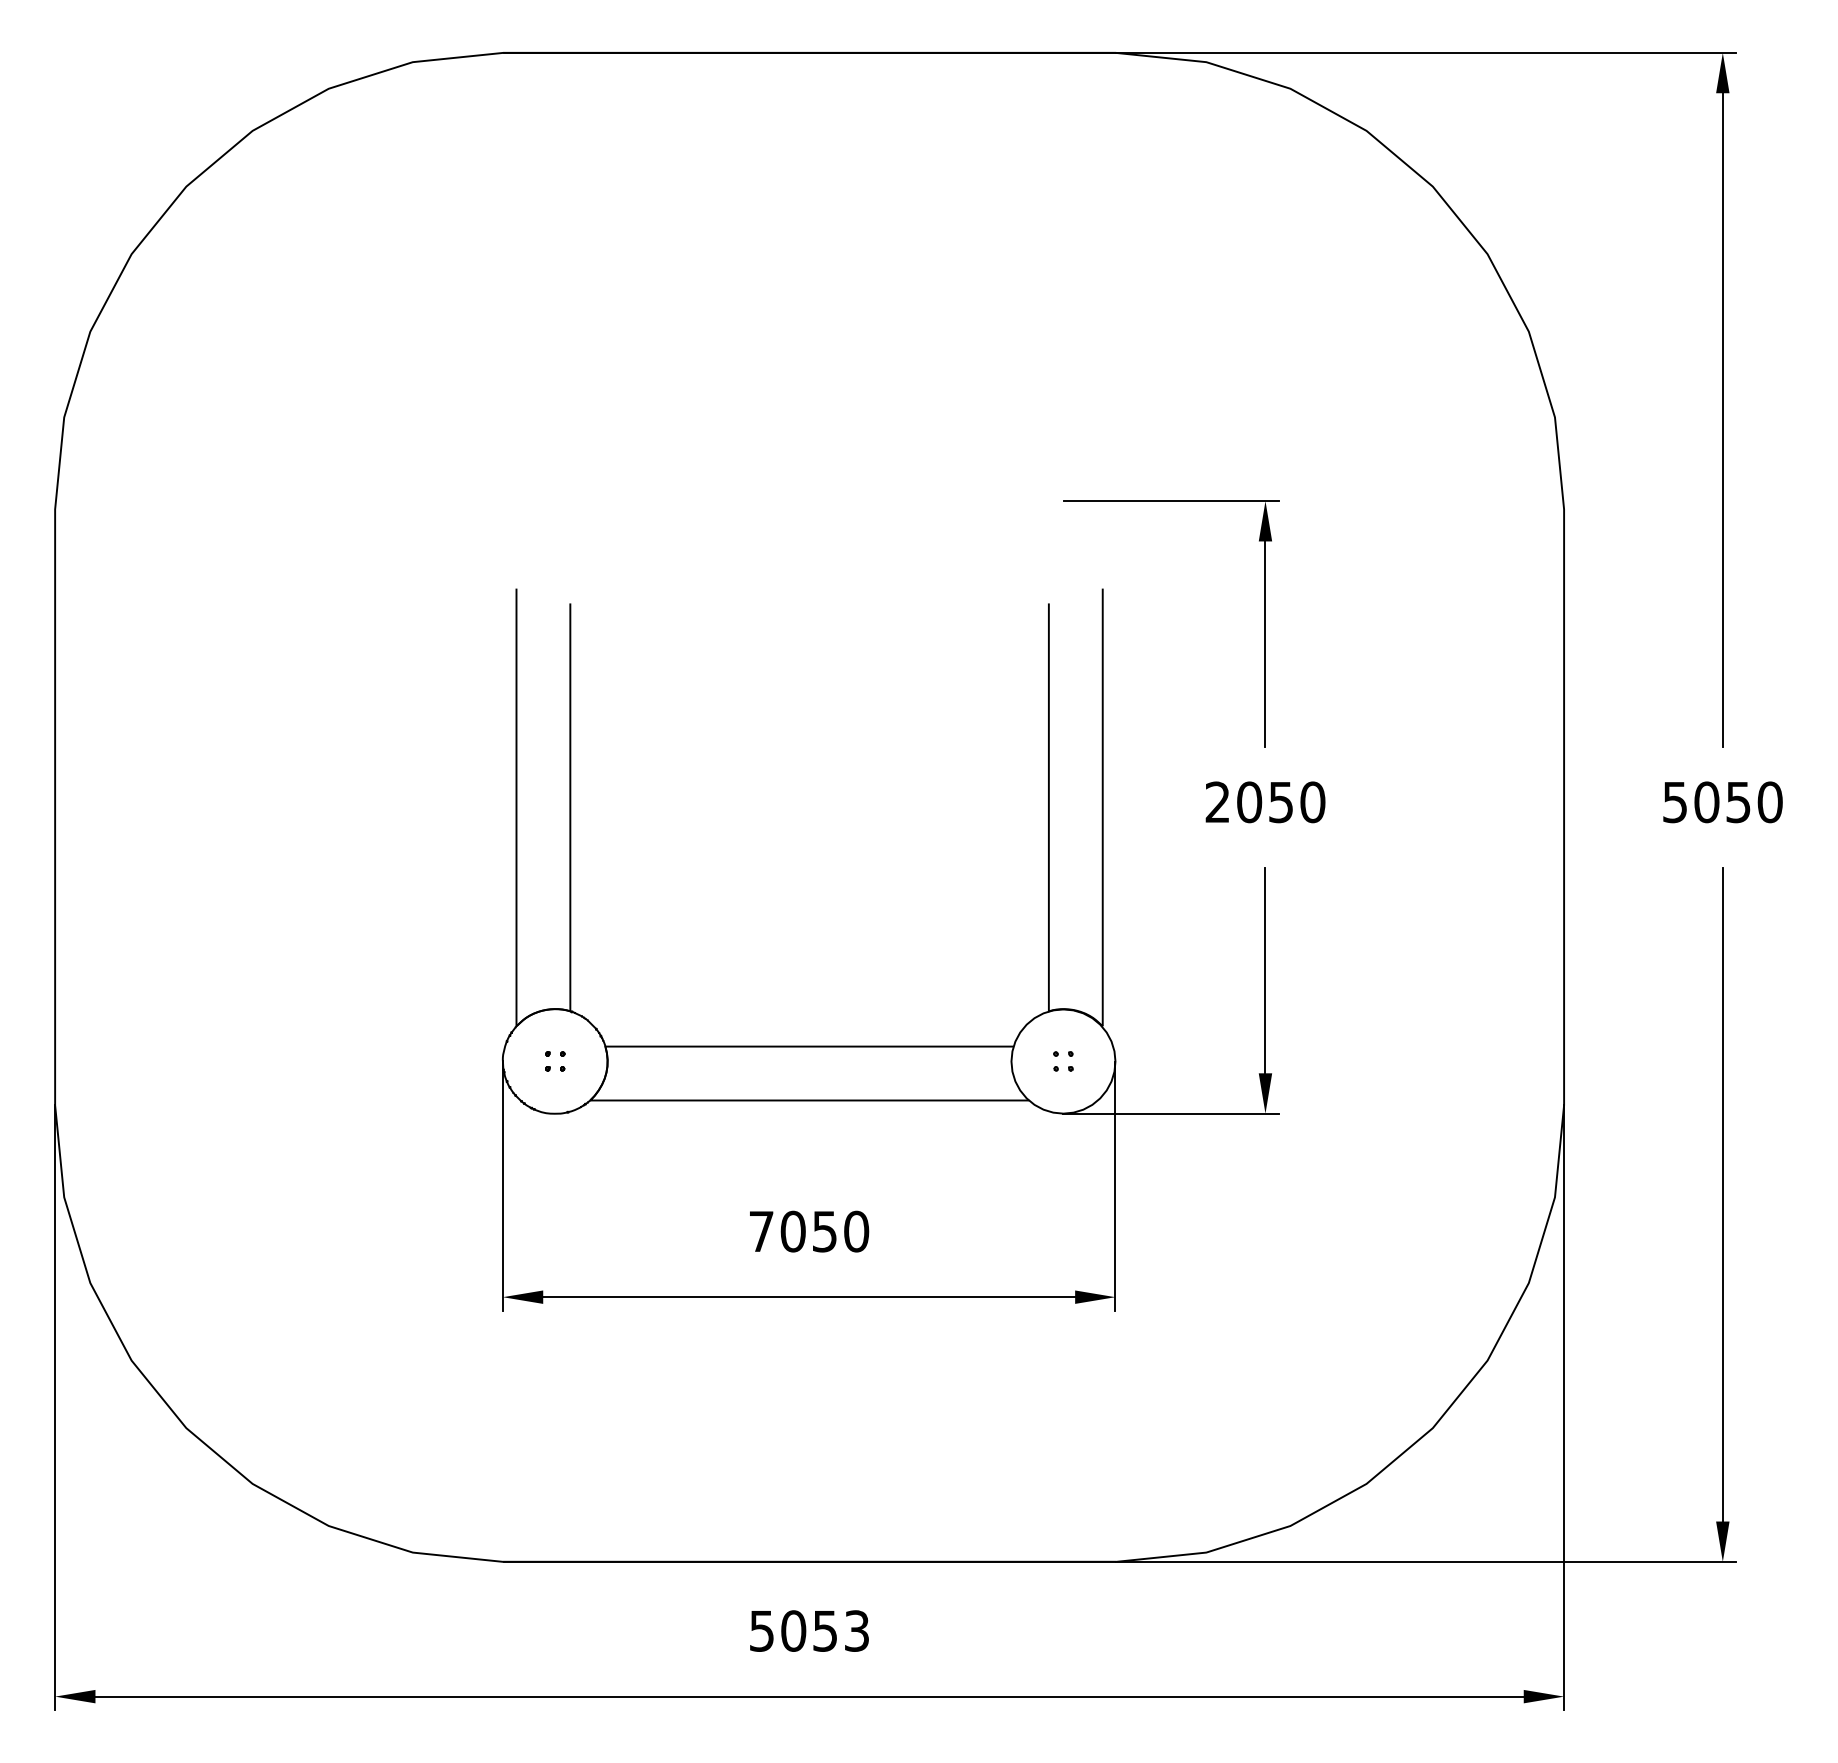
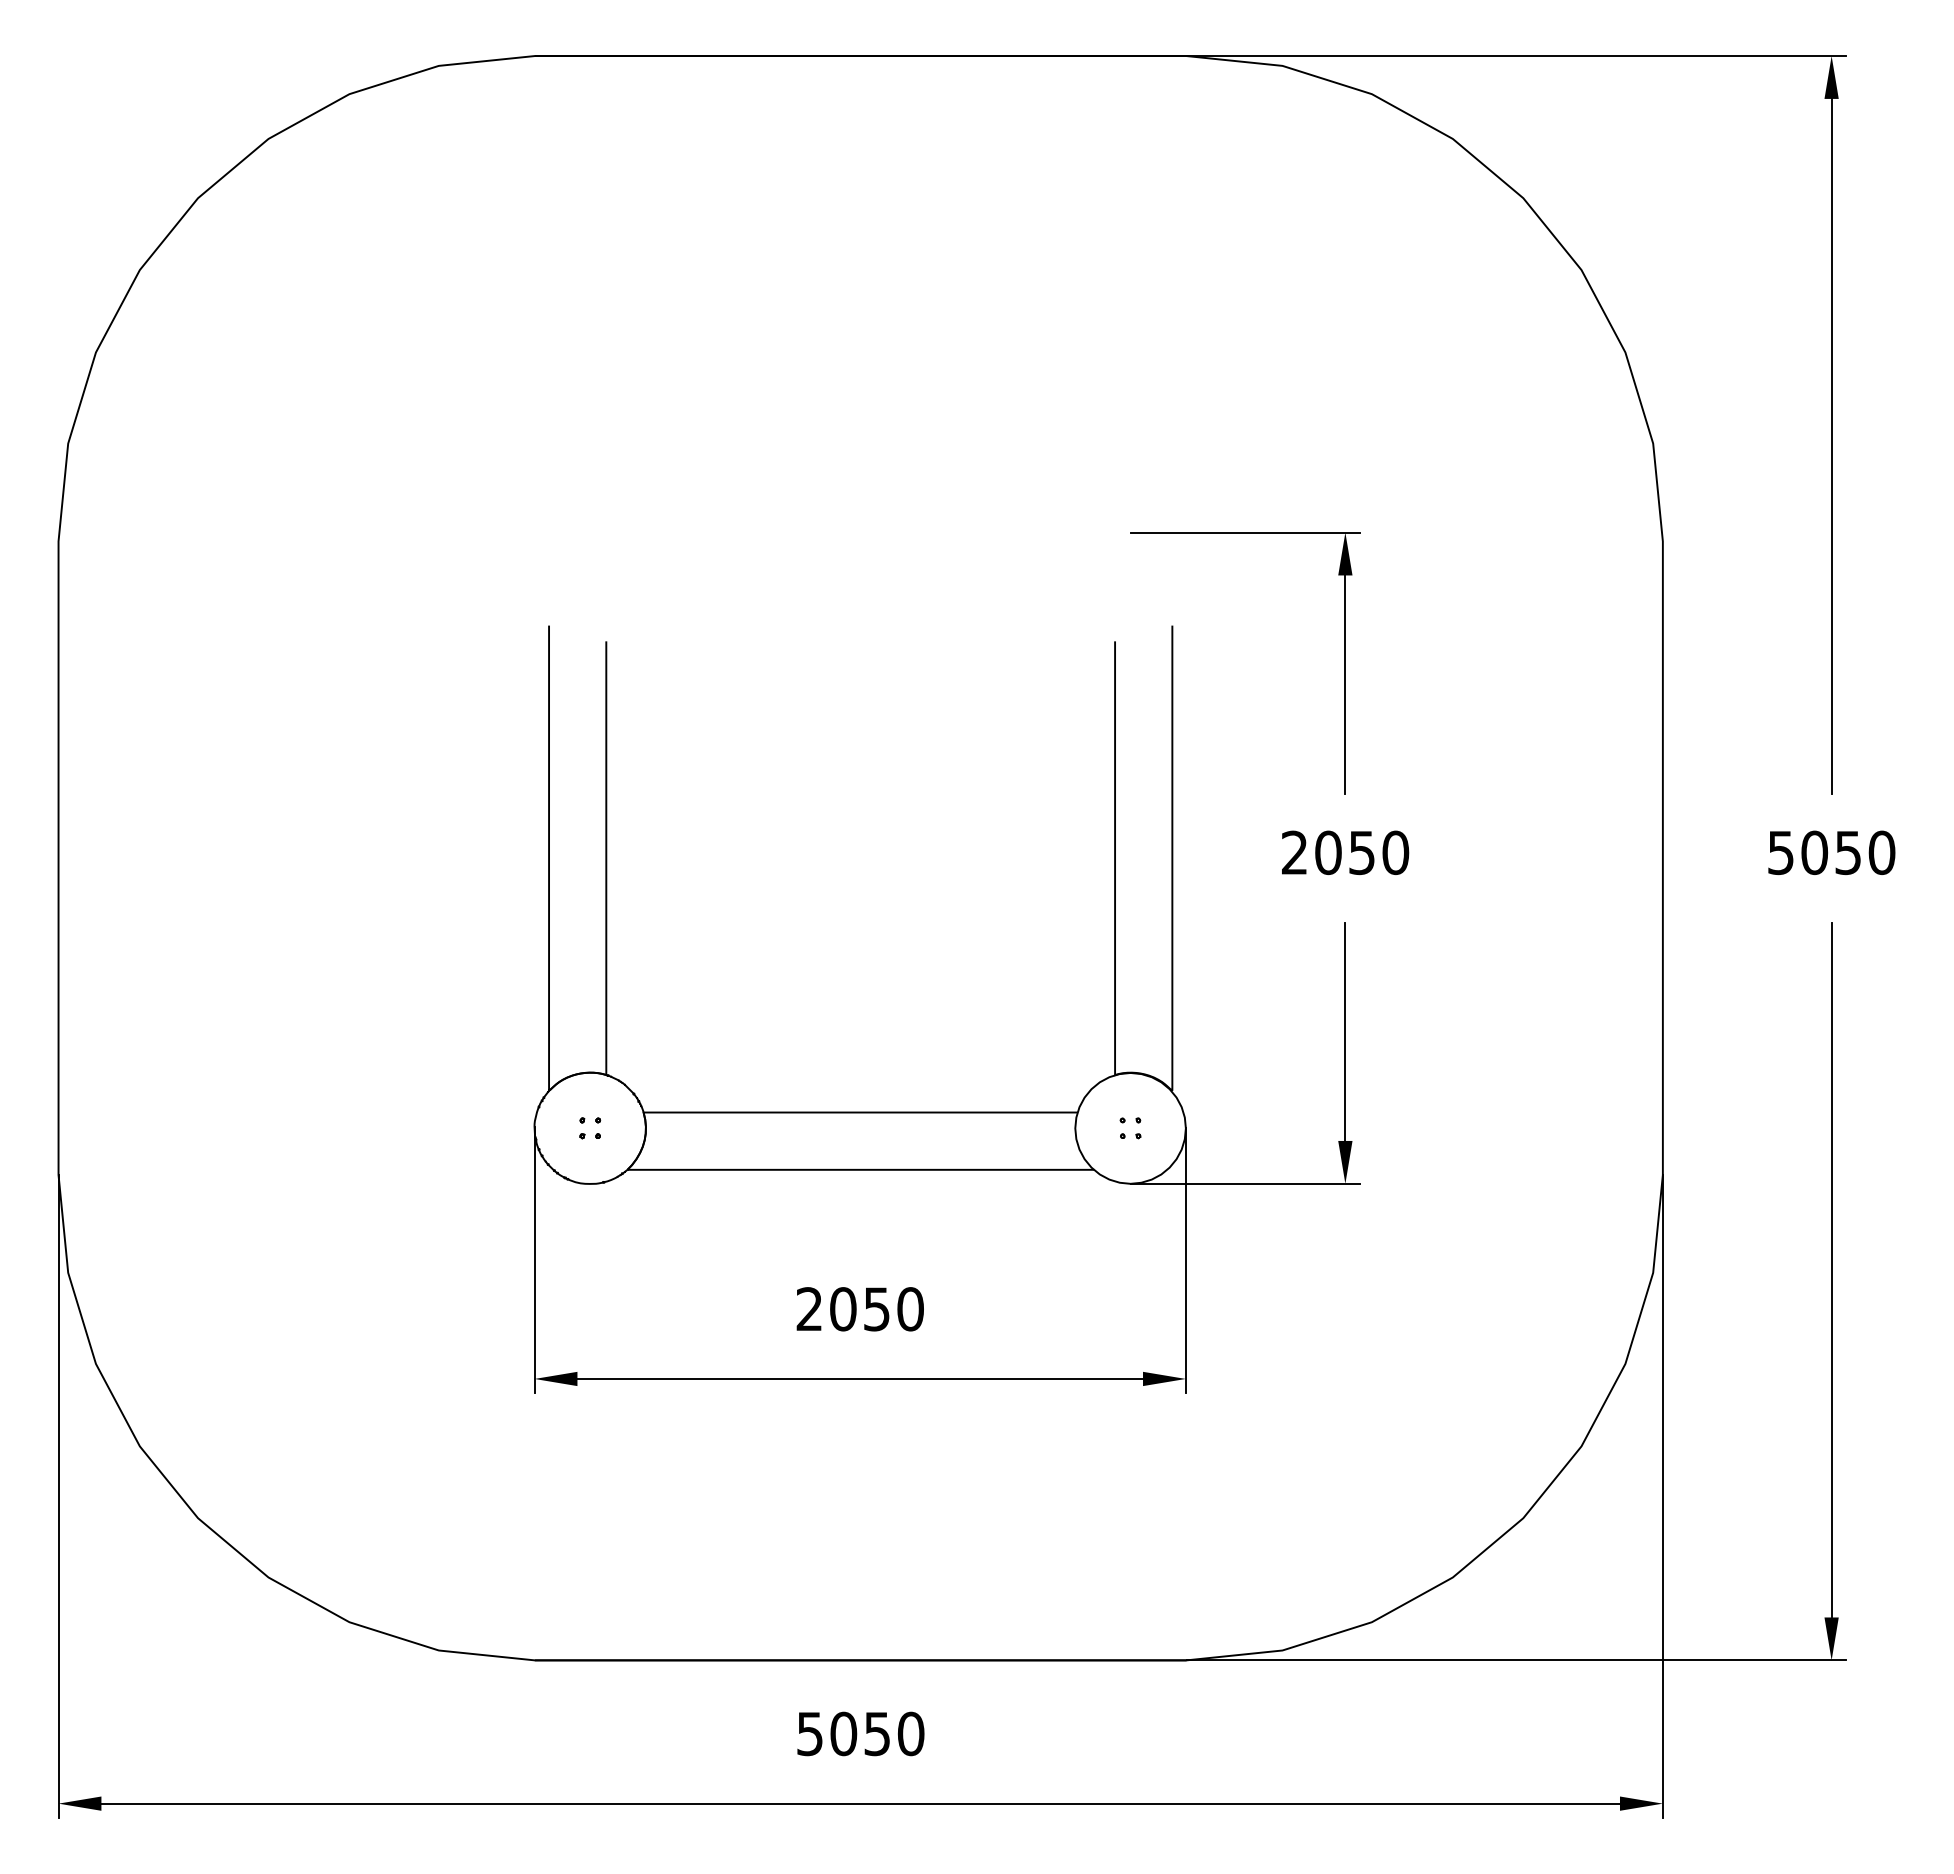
text: (761, 1230) -> (809, 1308), 7050 -> 2050
text: (856, 1630) -> (910, 1733), 5053 -> 5050

